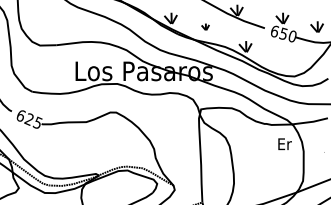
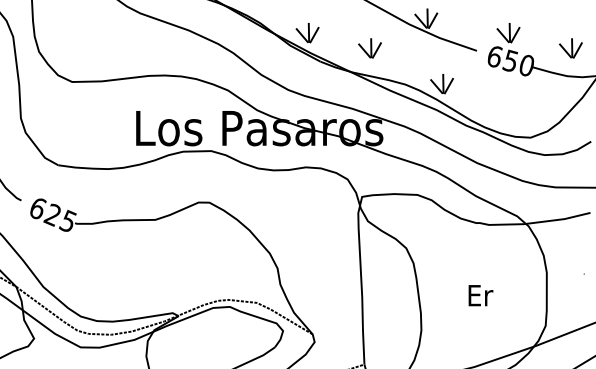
part: (205, 26) -> (370, 47), size x1.67
text: (284, 144) -> (479, 296), moved

